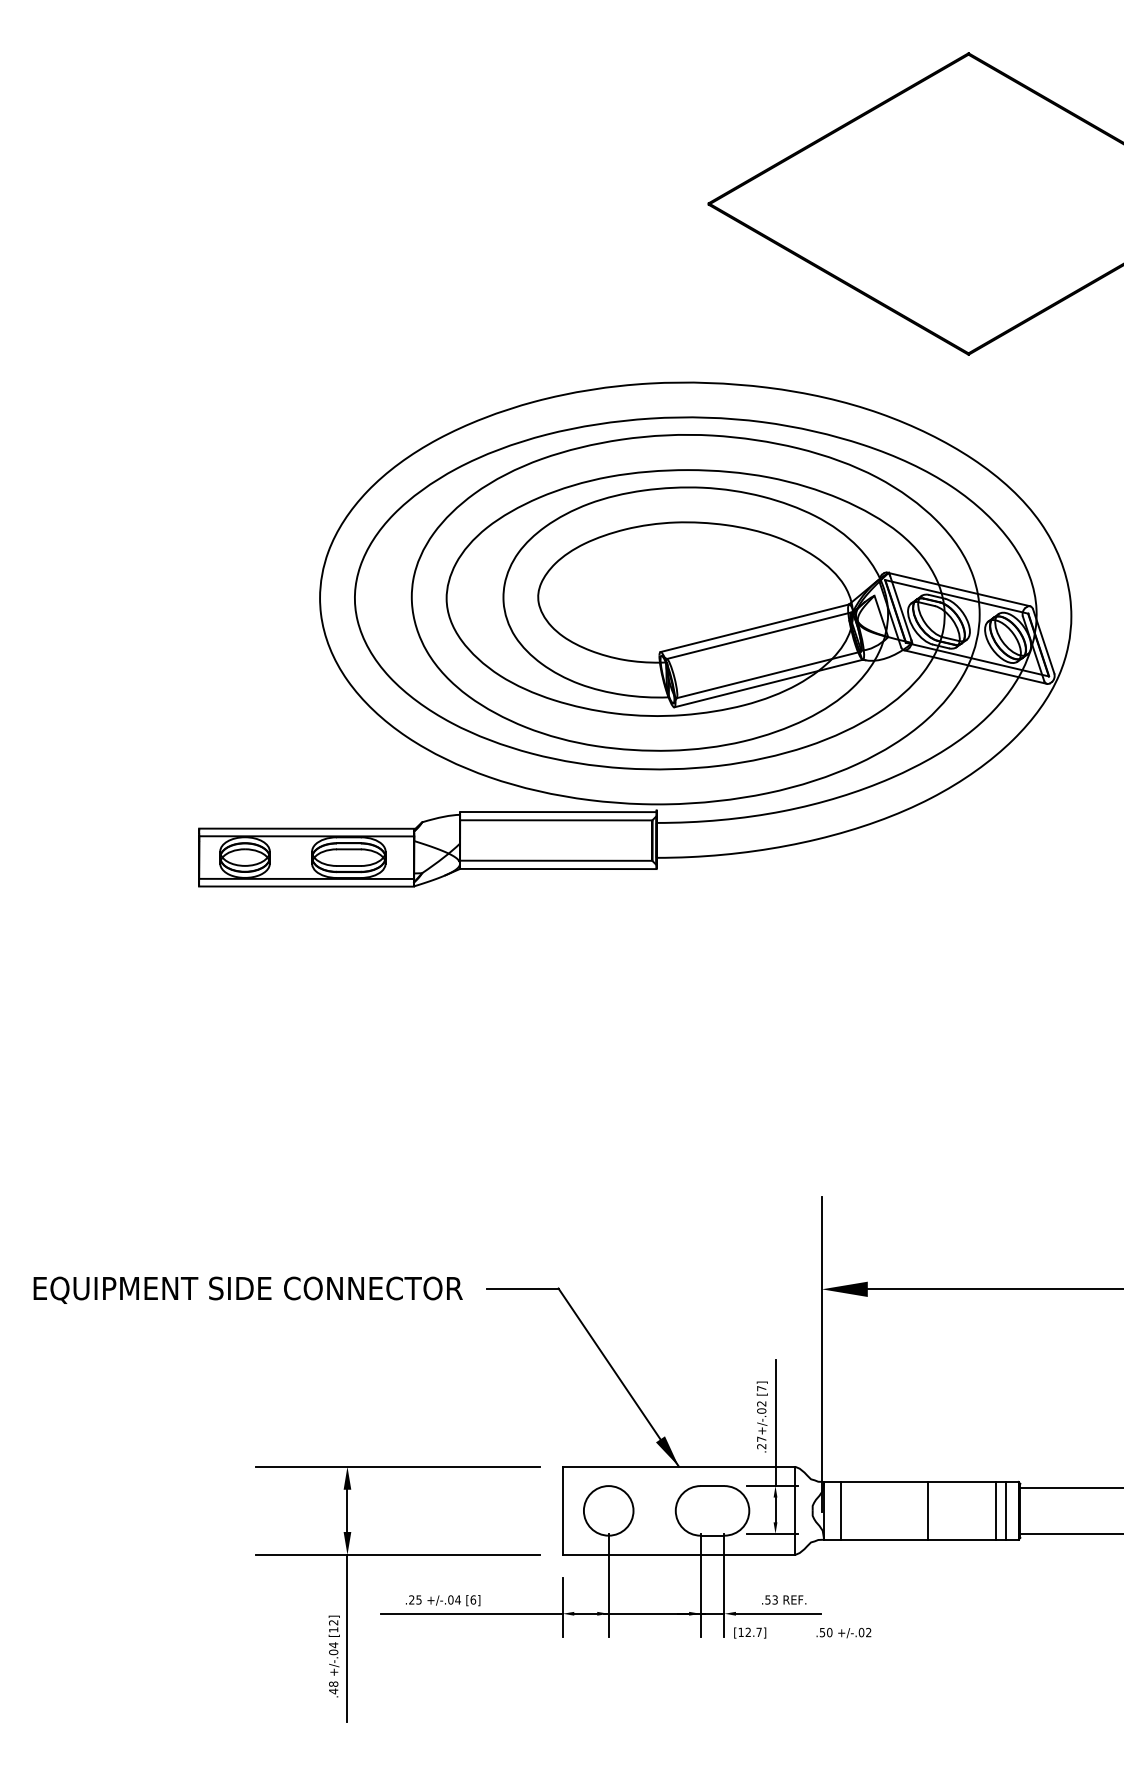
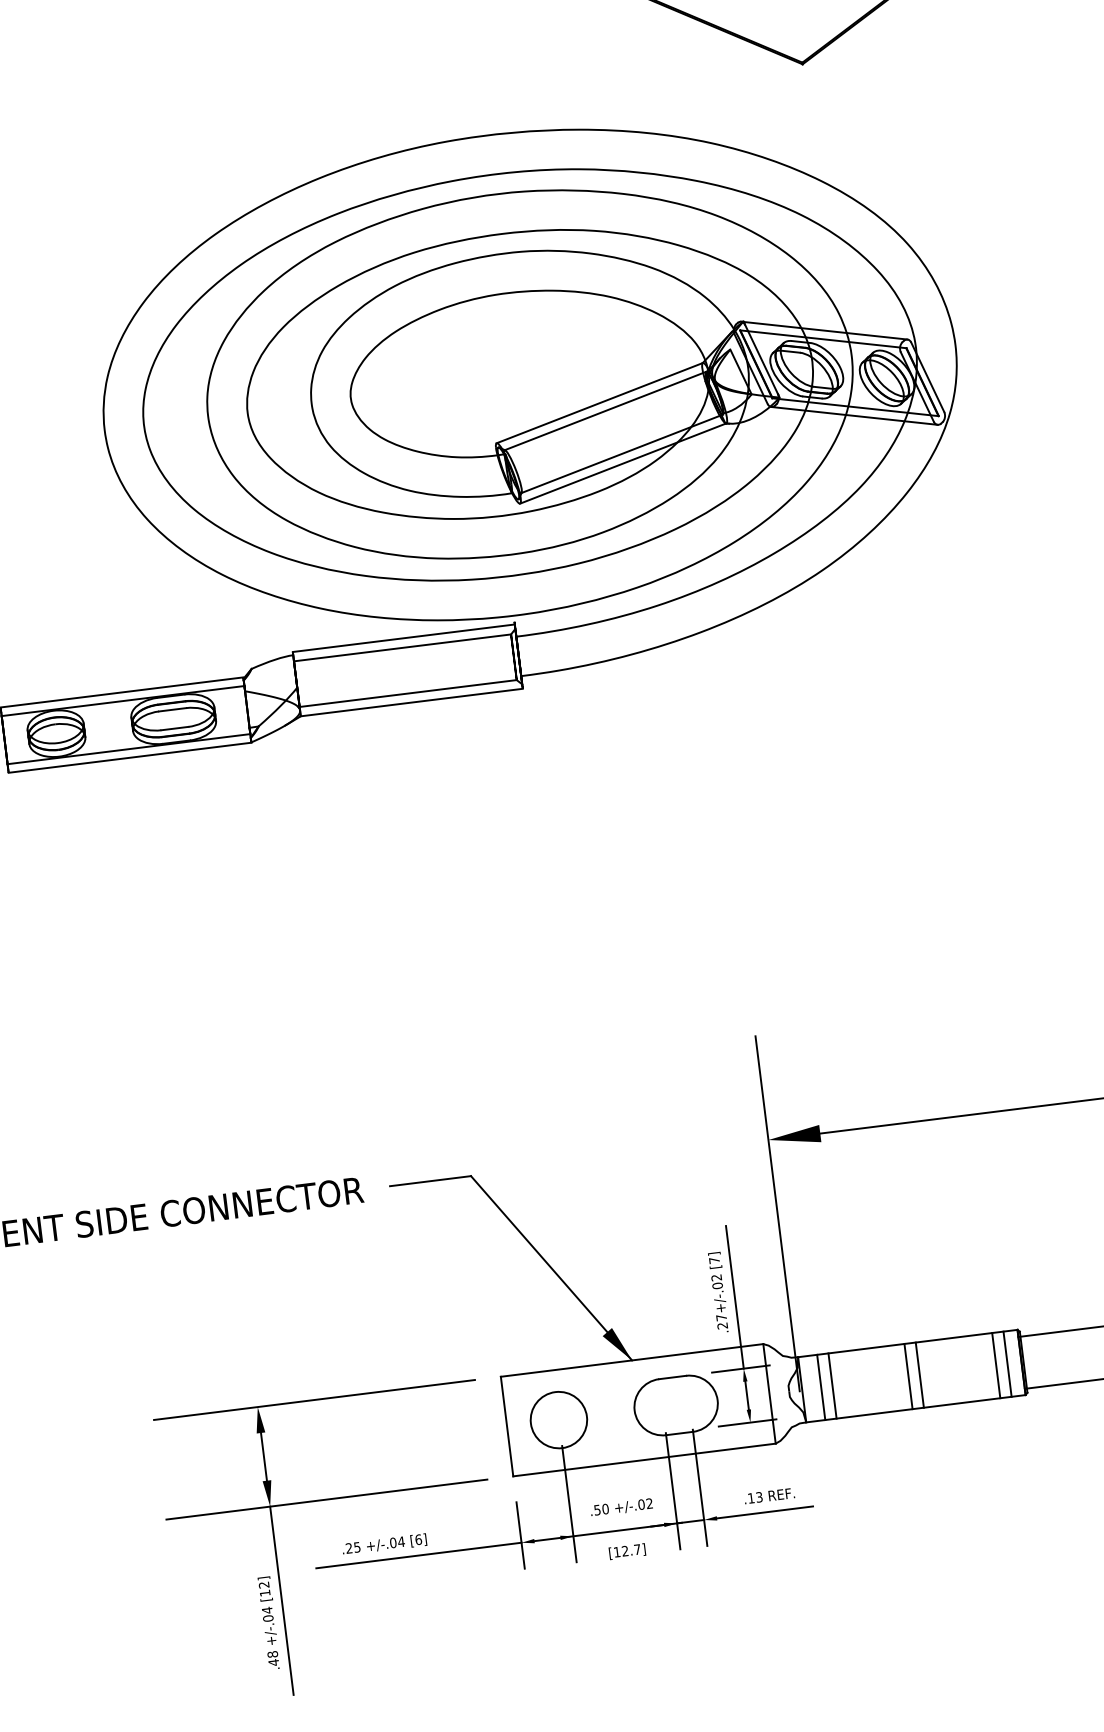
line: (851, 1510) -> (832, 1385), added
line: (918, 1510) -> (908, 1376), added
text: (767, 1599) -> (750, 1497), .53 -> .13
text: (750, 1632) -> (627, 1550), moved
text: (843, 1632) -> (621, 1507), moved

